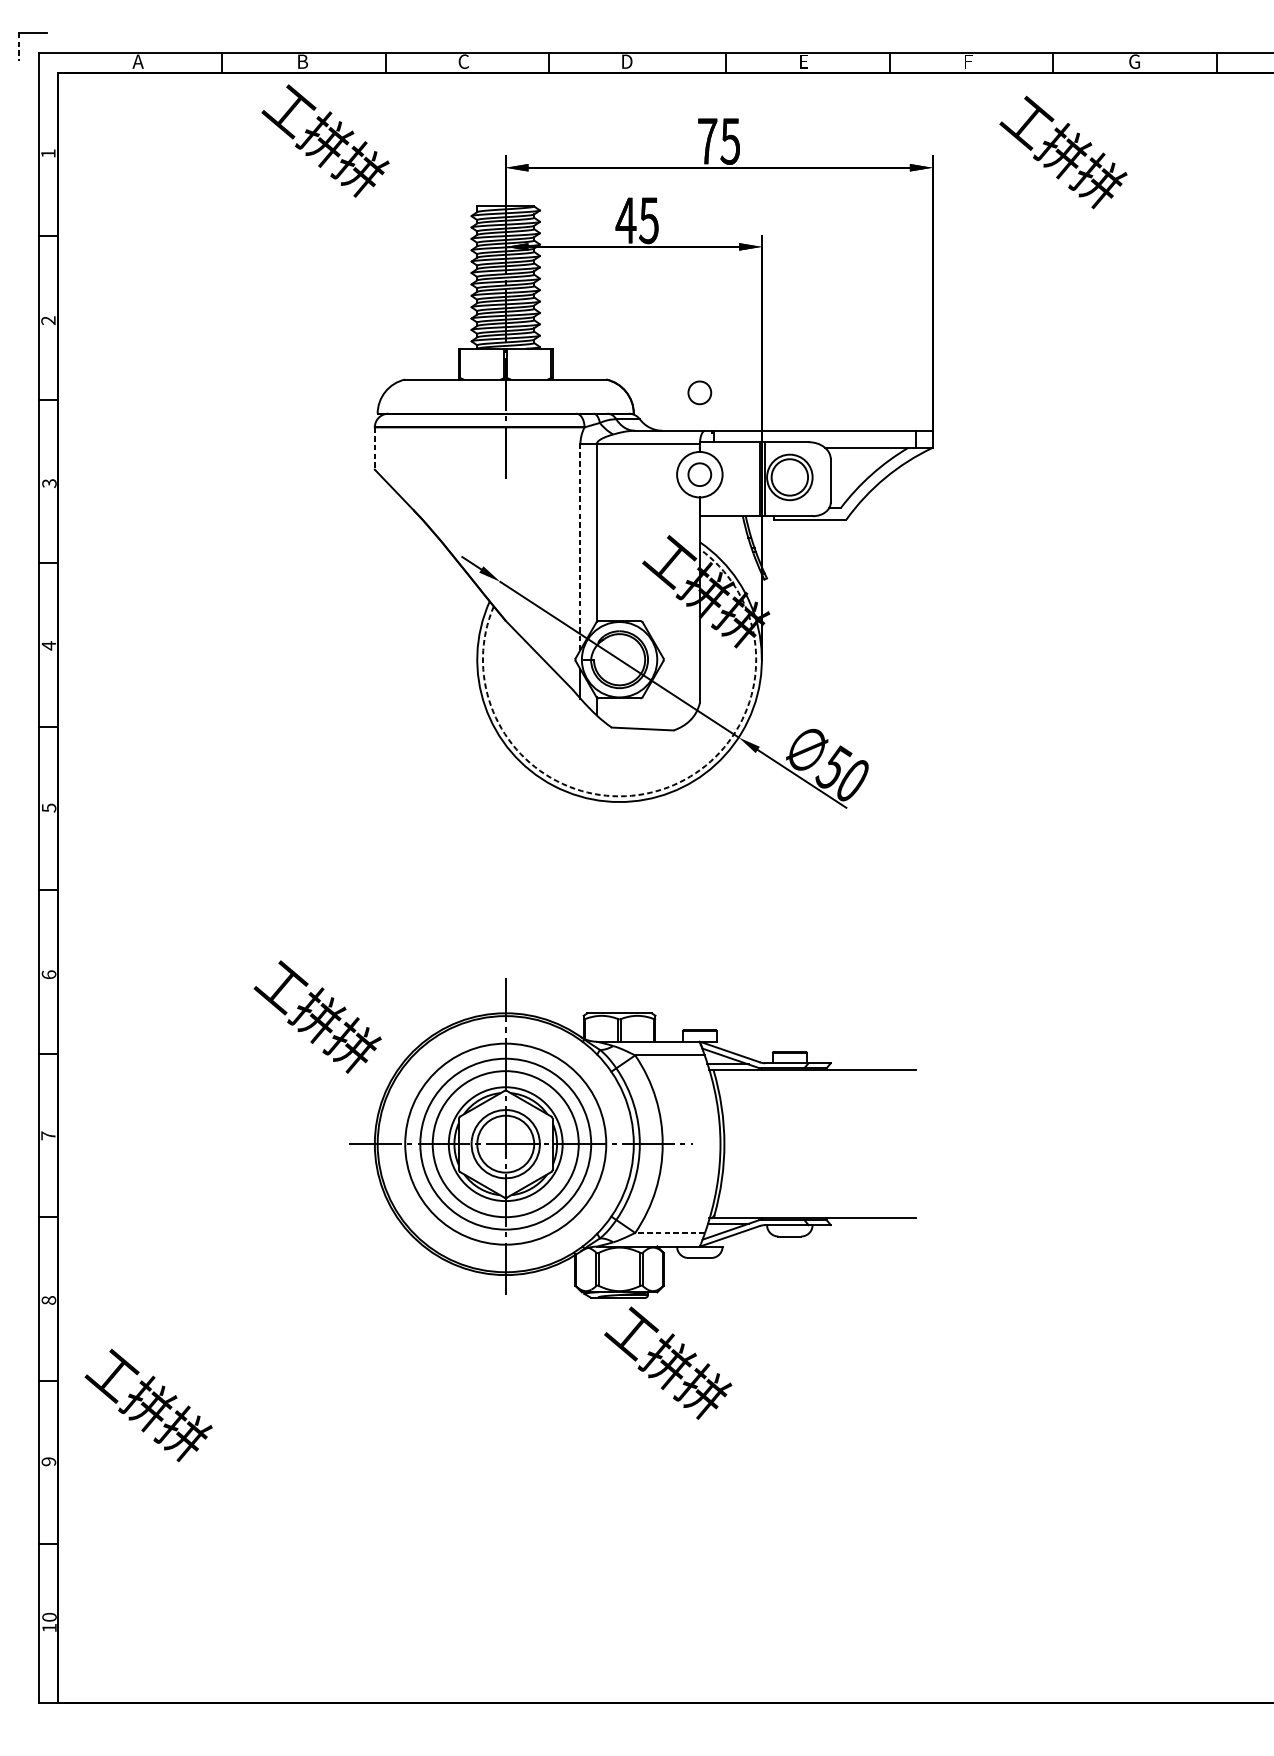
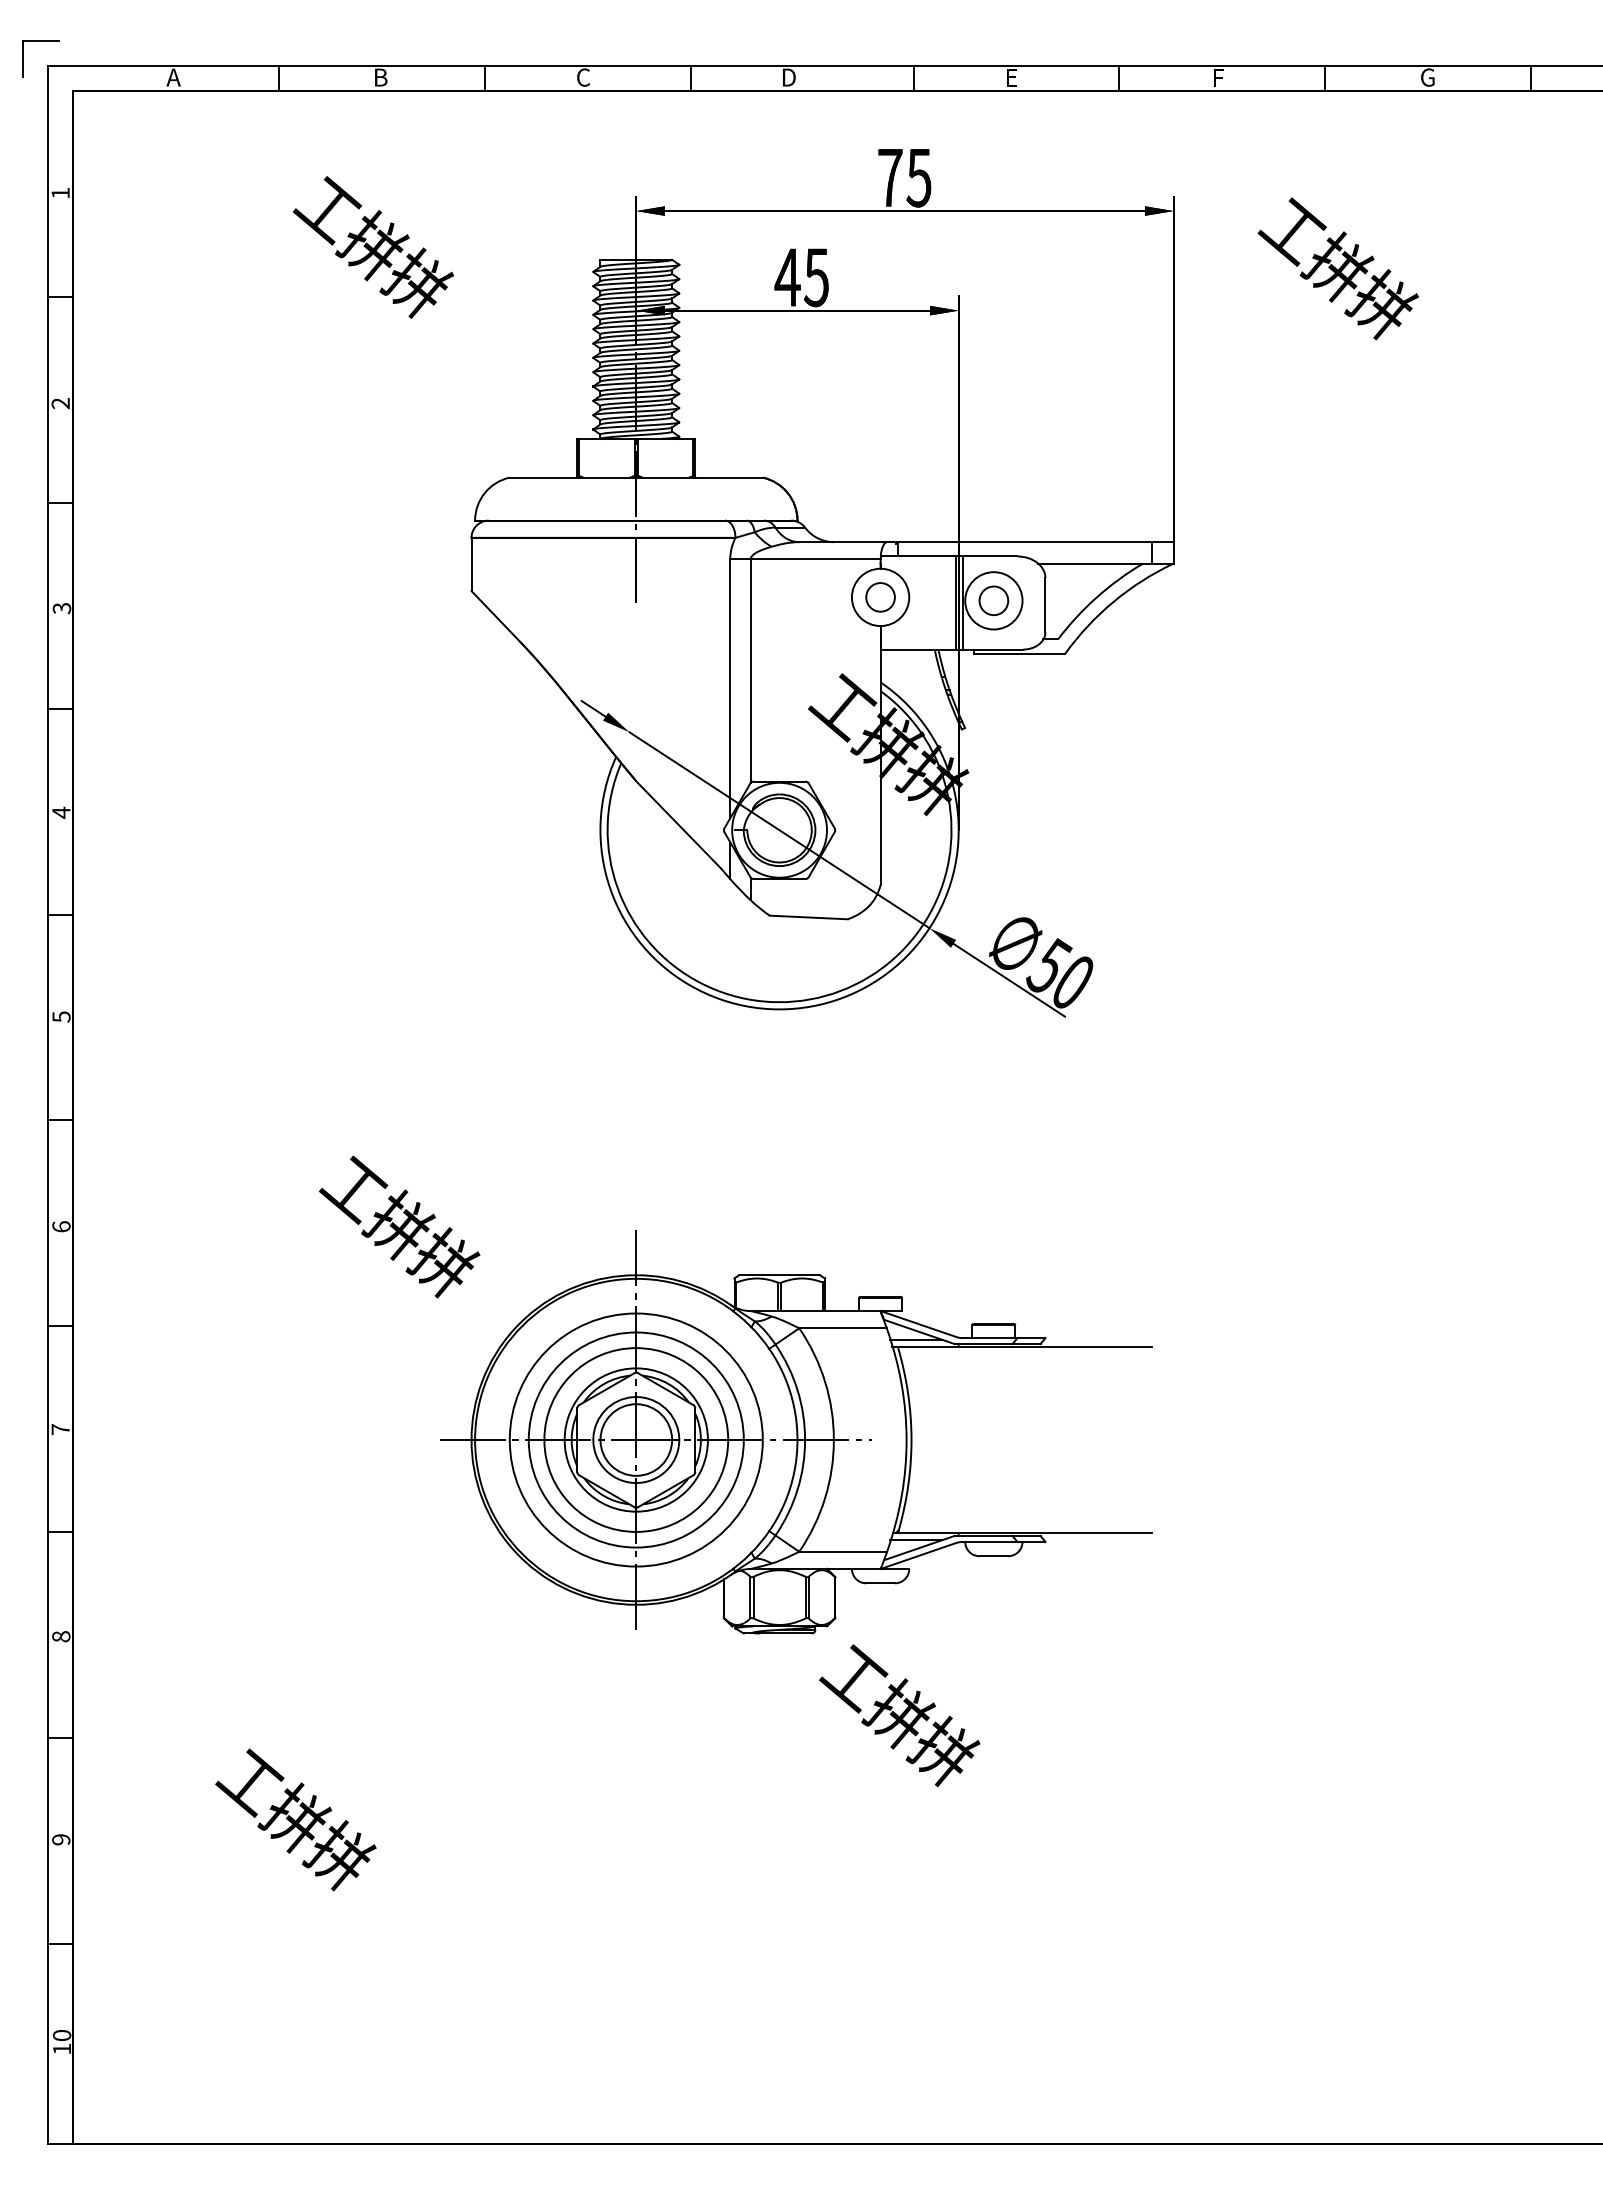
line: (18, 47) -> (23, 59), dashed -> solid
text: (325, 141) -> (373, 247), moved
text: (1062, 152) -> (1337, 268), moved
circle: (699, 392) -> (880, 494), removed
line: (374, 448) -> (471, 564), dashed -> solid
circle: (789, 477) -> (993, 600), size x0.62
line: (580, 547) -> (730, 688), dashed -> solid
arc: (656, 791) -> (825, 995), dashed -> solid
text: (317, 1016) -> (399, 1226), moved
line: (670, 1232) -> (843, 1551), dashed -> solid
text: (667, 1363) -> (899, 1715), moved
text: (148, 1405) -> (295, 1819), moved

